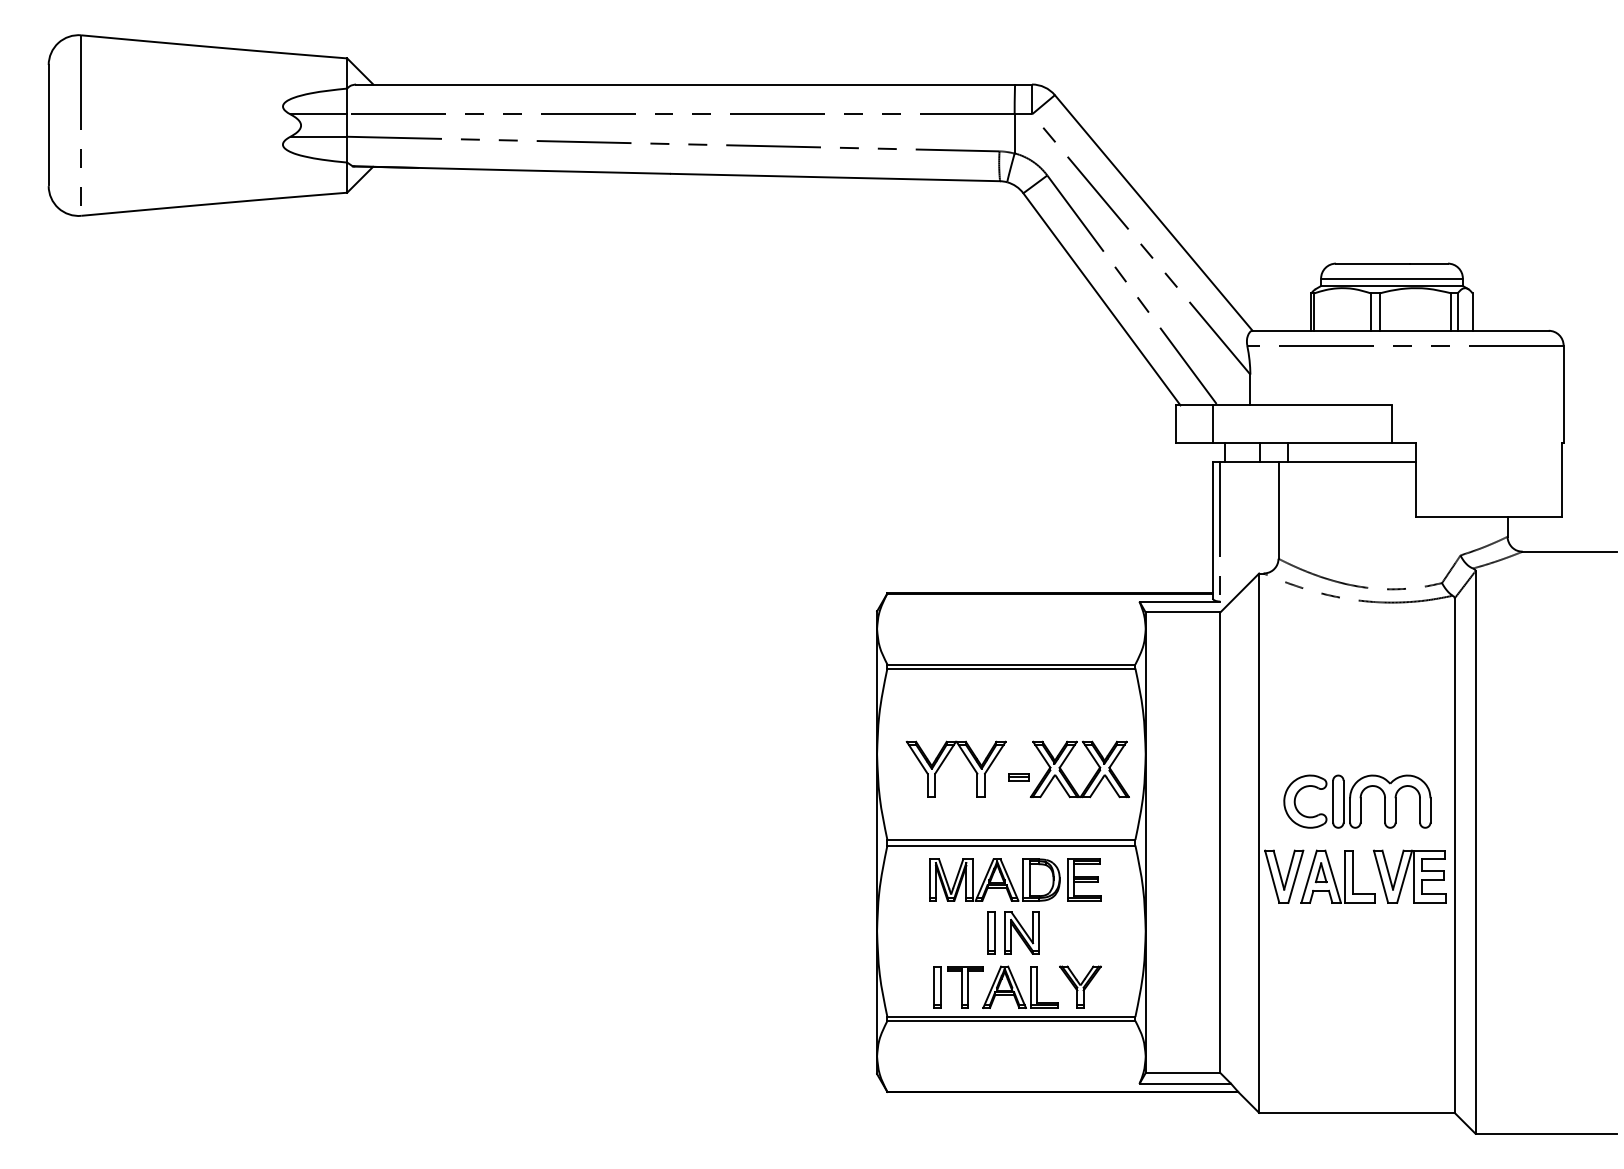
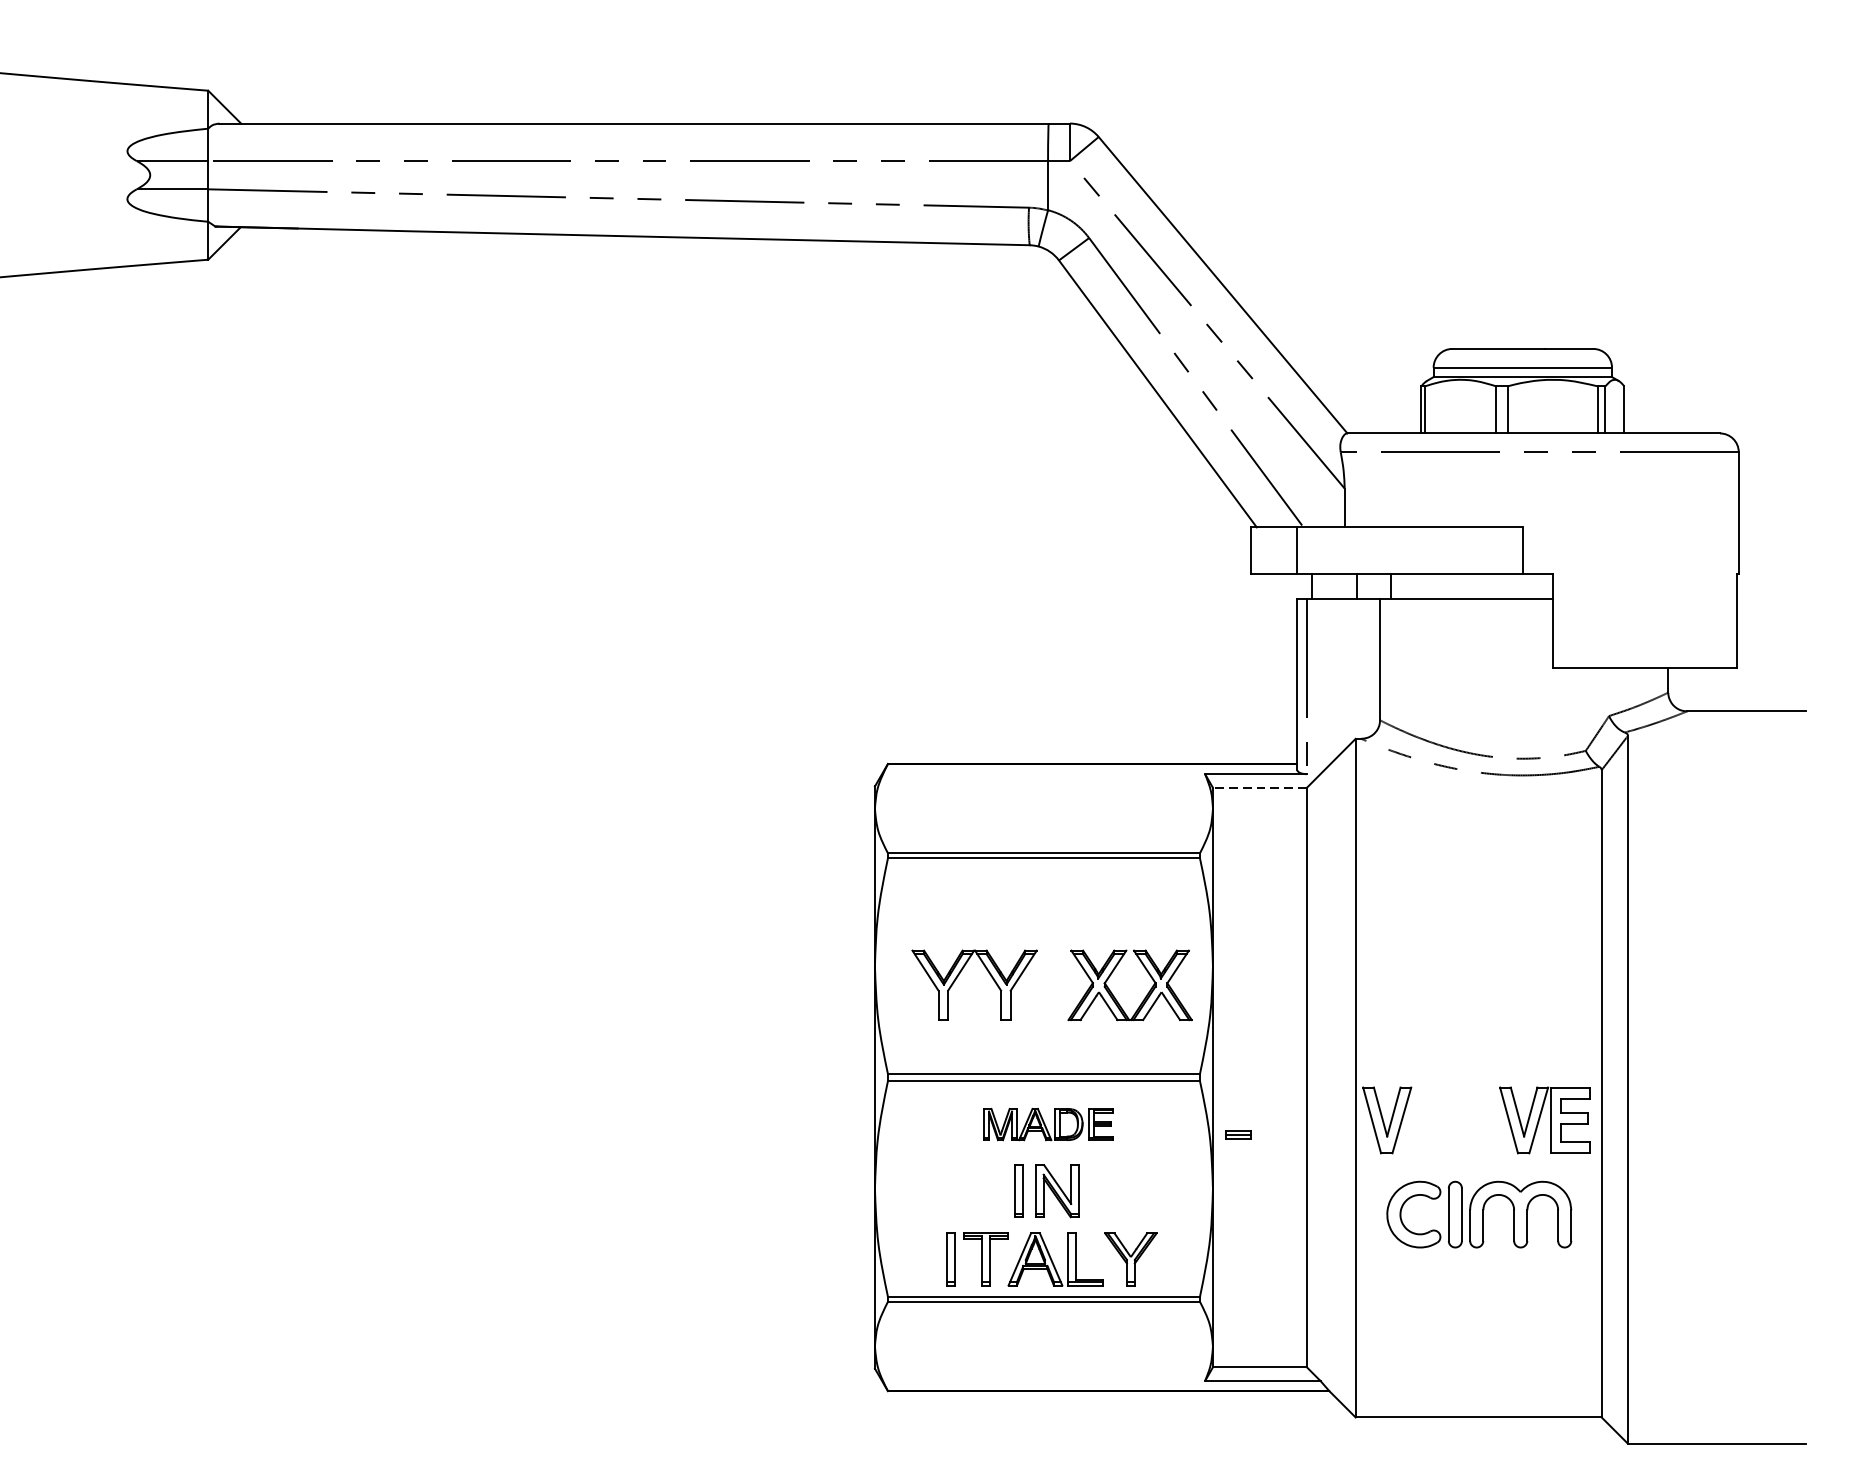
line: (1182, 612) -> (1259, 787), solid -> dashed
part: (1018, 777) -> (1237, 1135), moved
part: (1357, 801) -> (1479, 1214), moved
part: (1337, 876) -> (1454, 1120), removed
part: (1015, 879) -> (1049, 1123), size x0.6

